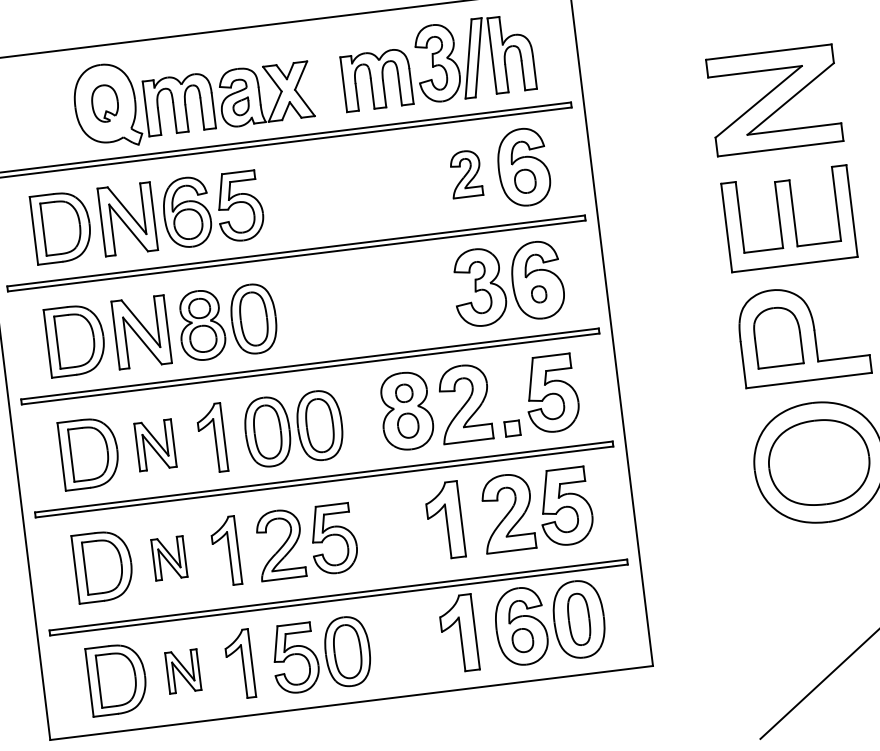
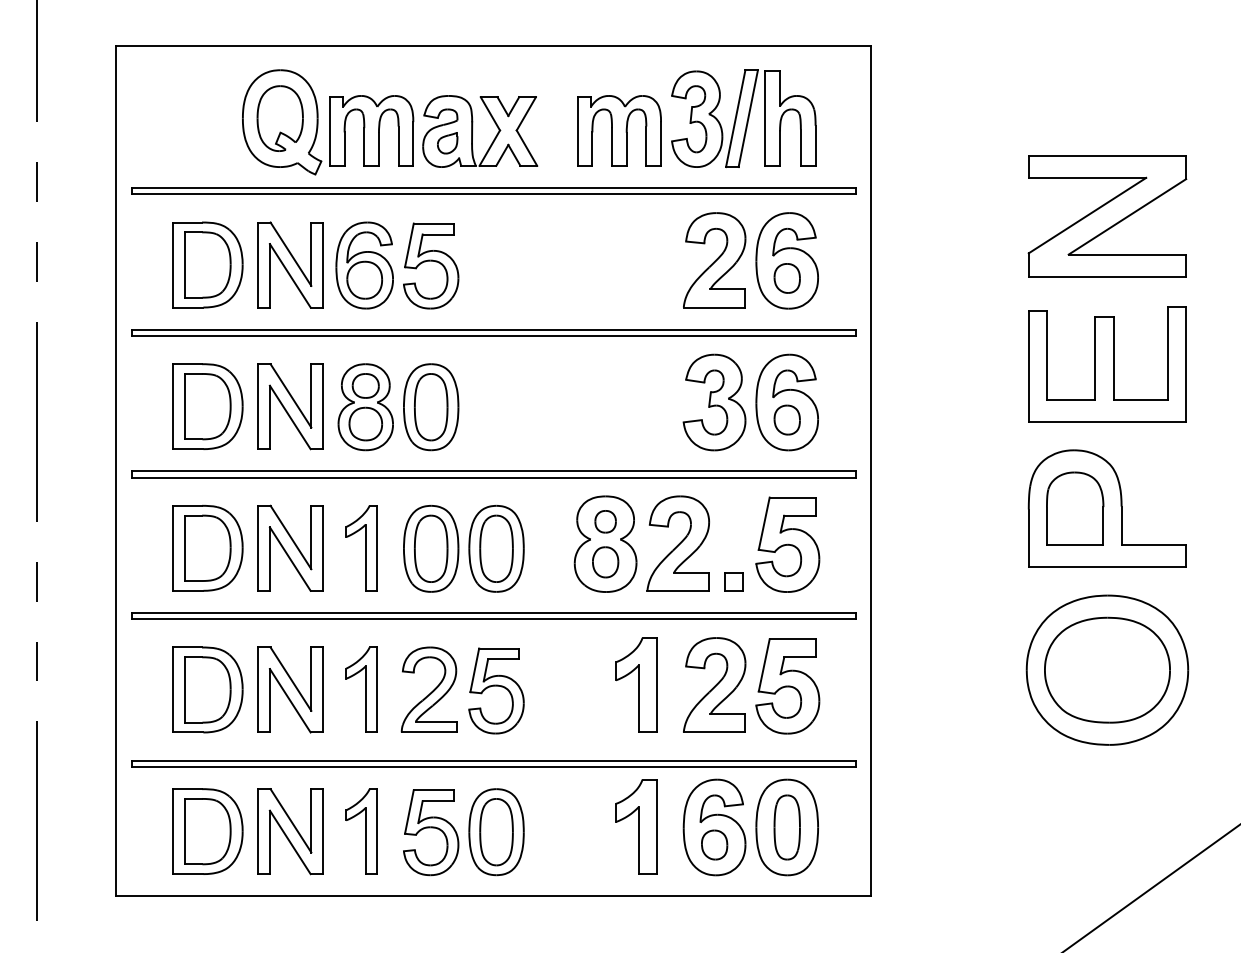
part: (104, 103) -> (279, 118), size x1.43
part: (465, 174) -> (714, 260), size x1.67
part: (538, 294) -> (786, 419), size x1.43
part: (155, 444) -> (290, 547), size x1.43
part: (169, 558) -> (290, 689), size x1.67
part: (183, 671) -> (290, 831), size x1.67

